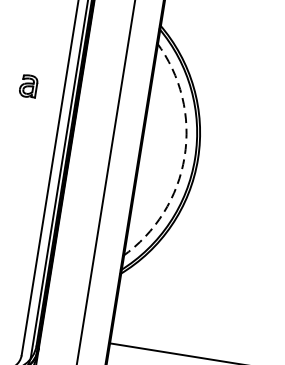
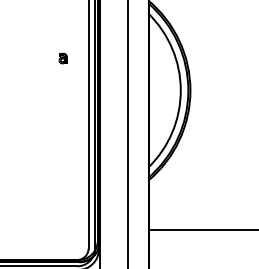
part: (27, 85) -> (62, 58), size x0.62
arc: (184, 156) -> (180, 90), dashed -> solid

